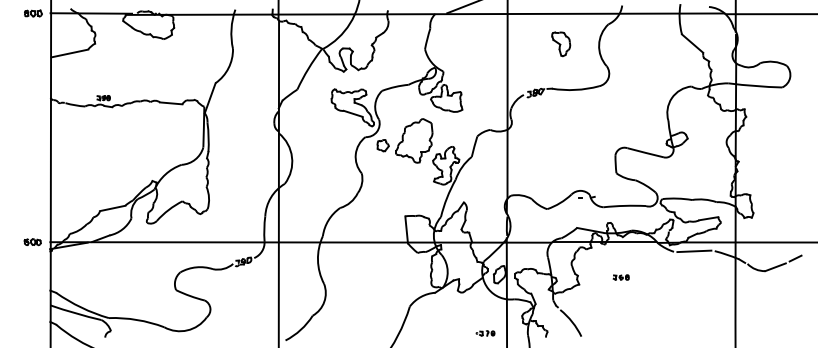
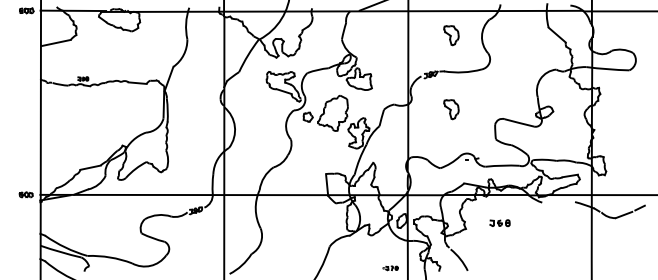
part: (561, 136) -> (451, 109), added
line: (694, 250) -> (558, 201), removed
part: (620, 277) -> (499, 223), size x1.6

